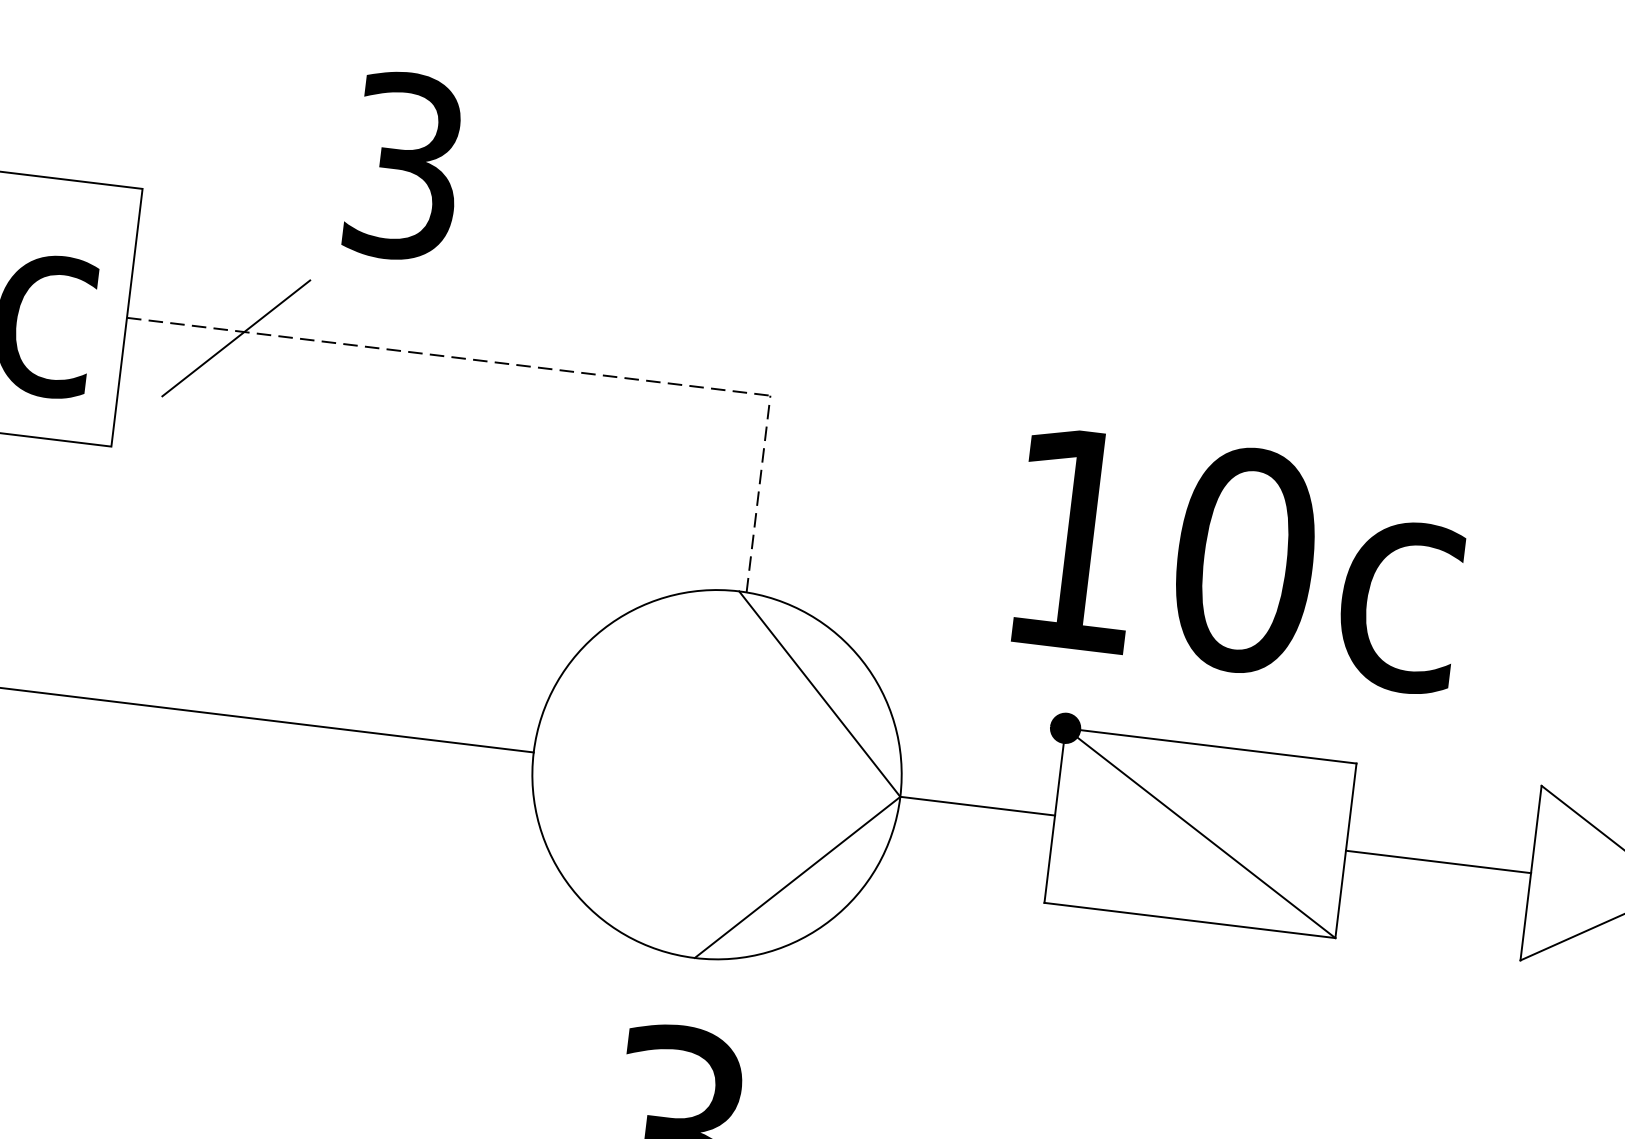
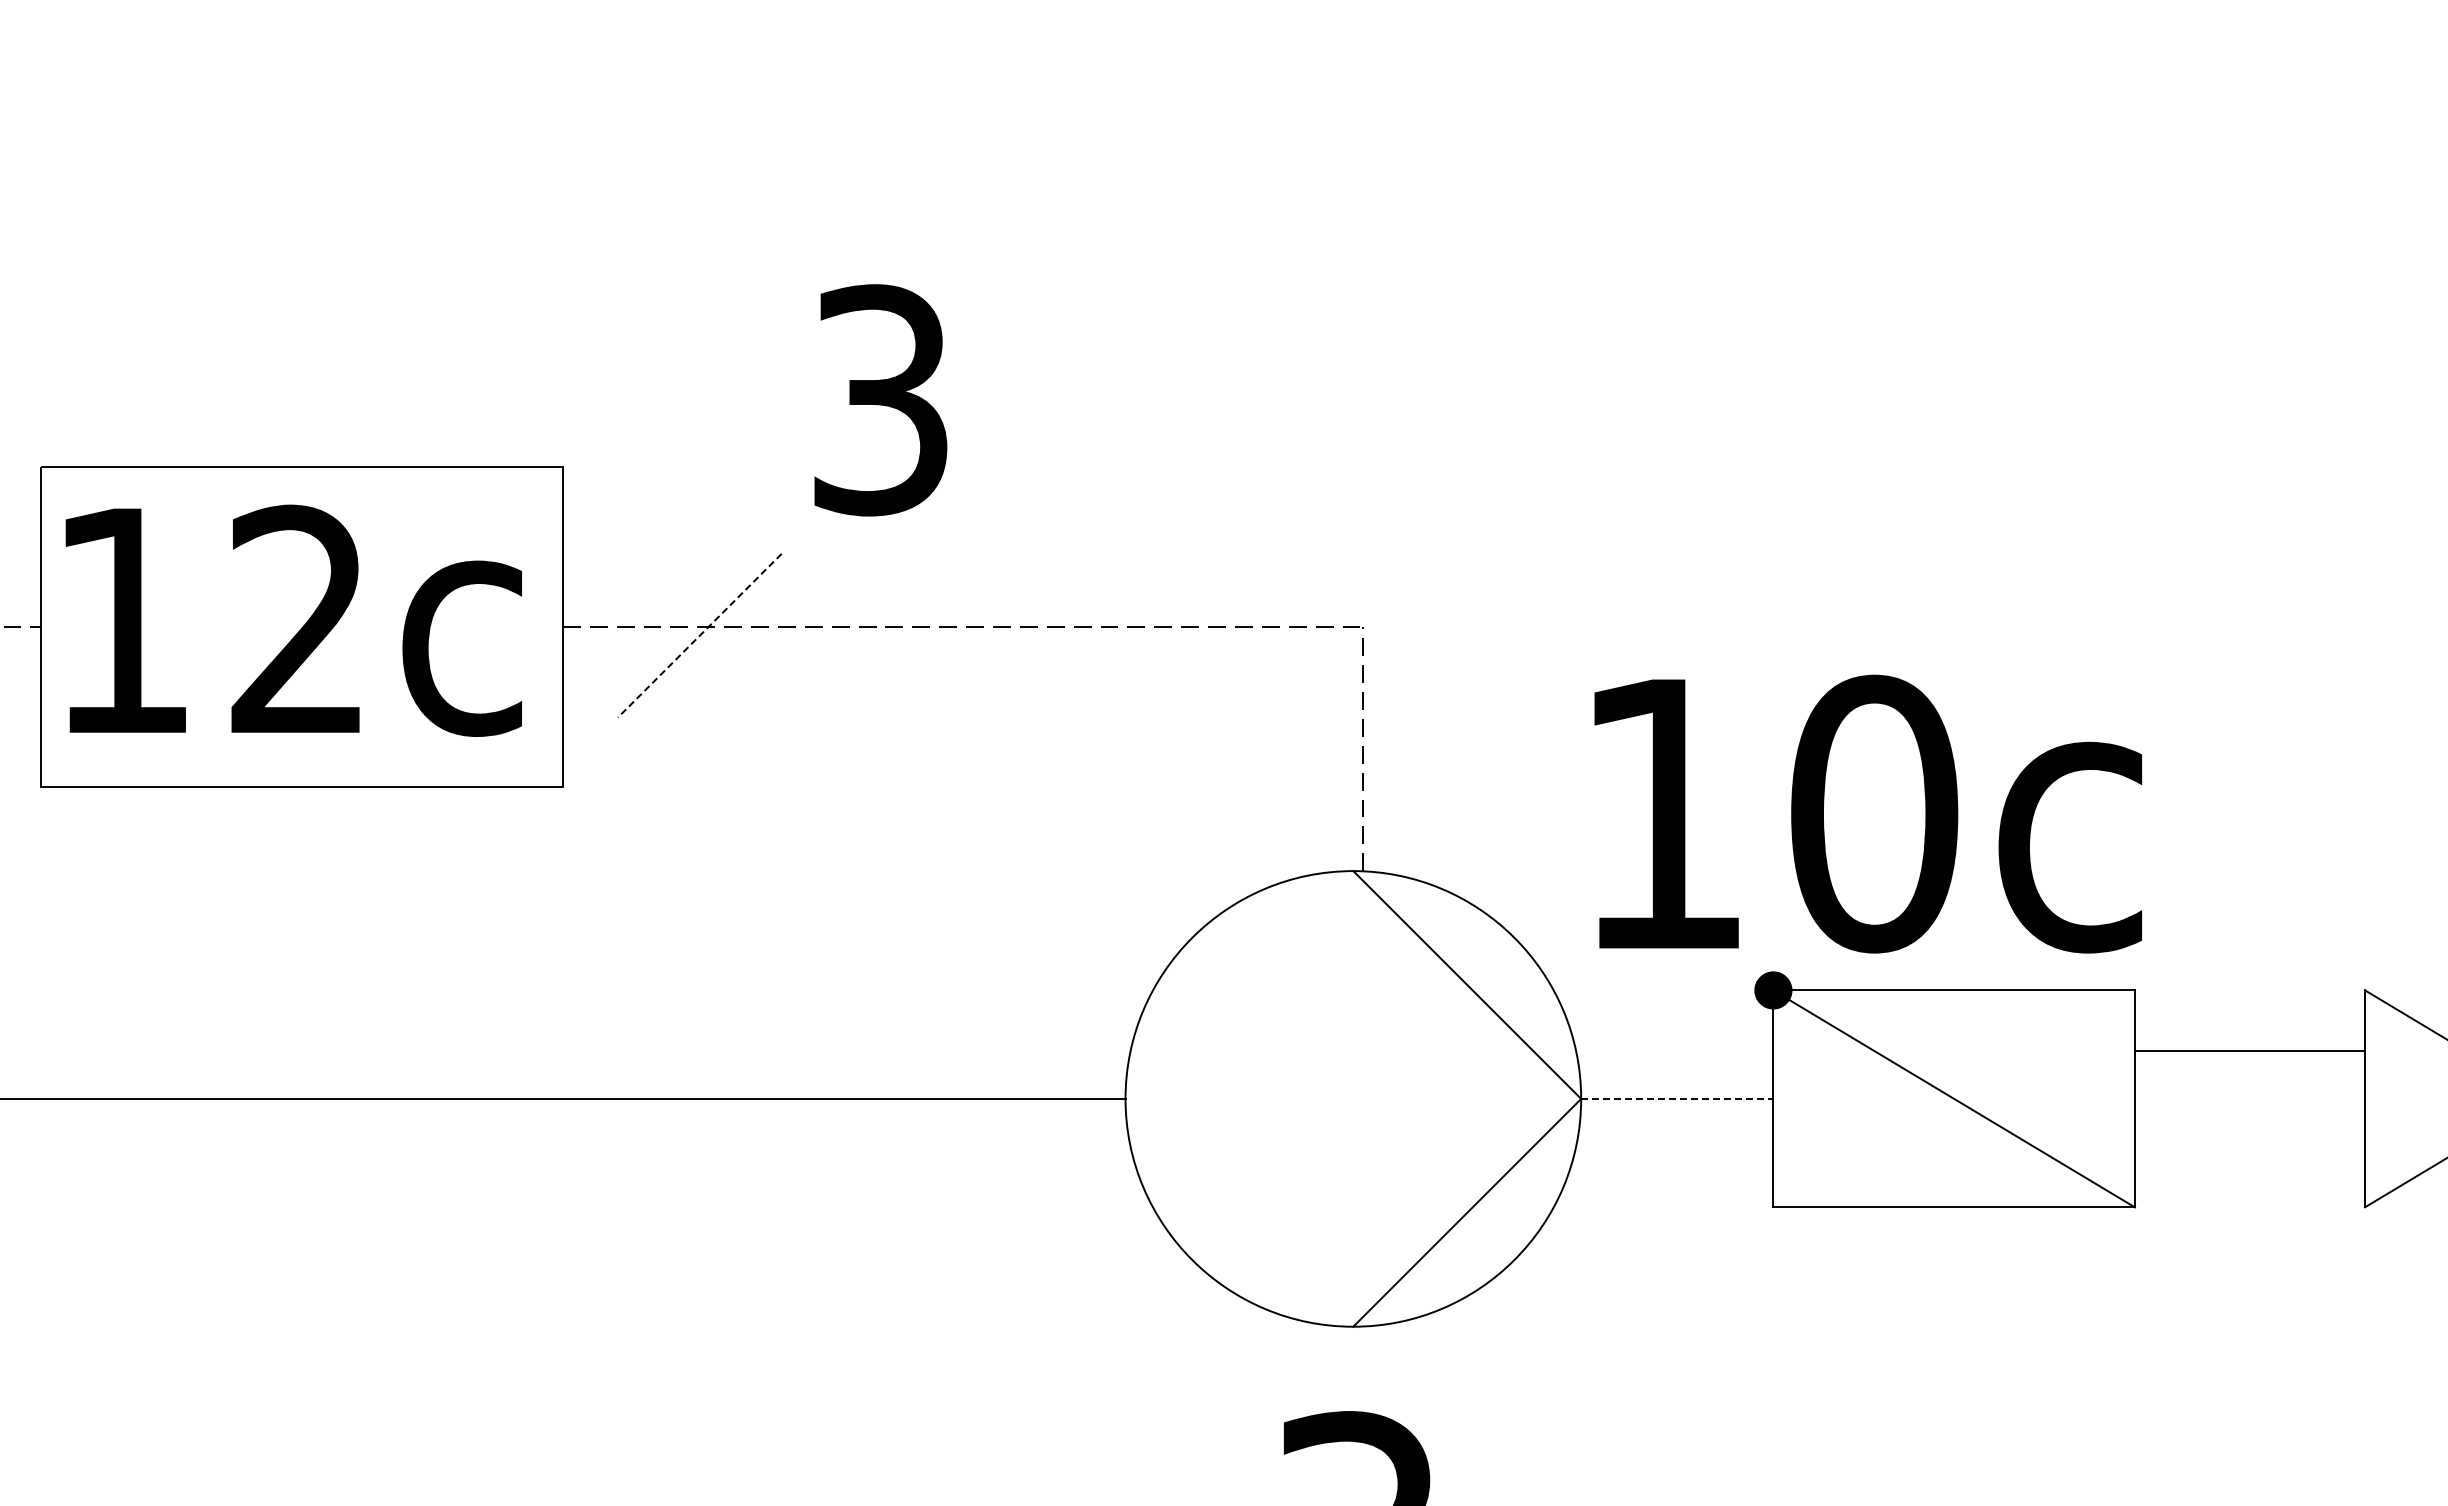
line: (236, 338) -> (699, 635), solid -> dashed
text: (1240, 559) -> (1868, 813), moved
line: (977, 805) -> (1677, 1098), solid -> dashed
line: (1438, 861) -> (2249, 1050), moved

